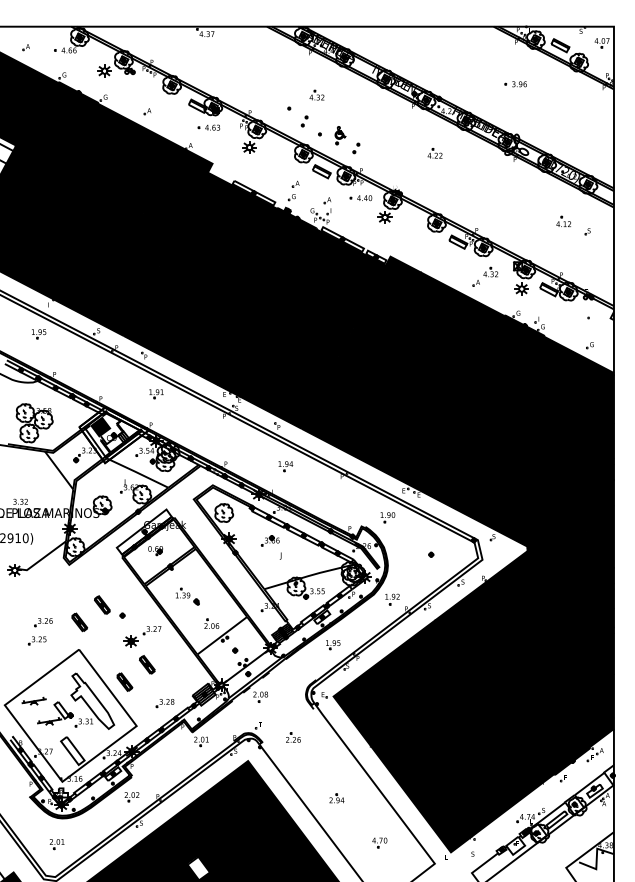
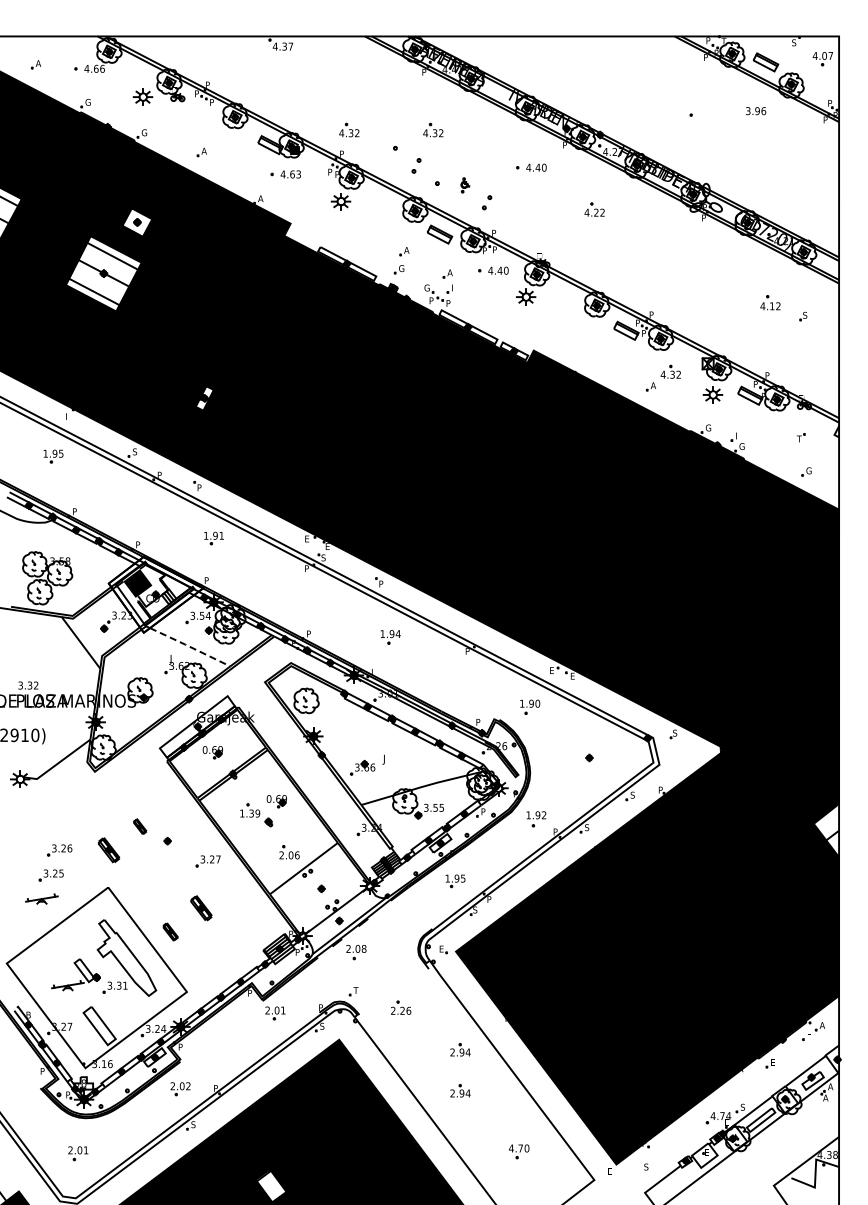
text: (519, 84) -> (756, 111), moved
part: (255, 94) -> (349, 129), added
part: (388, 122) -> (531, 167), added
part: (340, 135) -> (465, 185), size x0.6
fill: (100, 162) -> (137, 222), removed
fill: (75, 200) -> (103, 273), removed
fill: (149, 291) -> (204, 398), removed
line: (138, 473) -> (189, 646), solid -> dashed
part: (270, 540) -> (362, 767), moved
part: (202, 586) -> (276, 801), added
part: (101, 604) -> (139, 826), size x0.6
fill: (604, 607) -> (826, 829), removed
part: (131, 640) -> (179, 875), removed
part: (124, 681) -> (170, 931), size x0.7
part: (33, 700) -> (41, 898), moved
part: (164, 703) -> (225, 961), removed
part: (336, 768) -> (460, 1049), added

